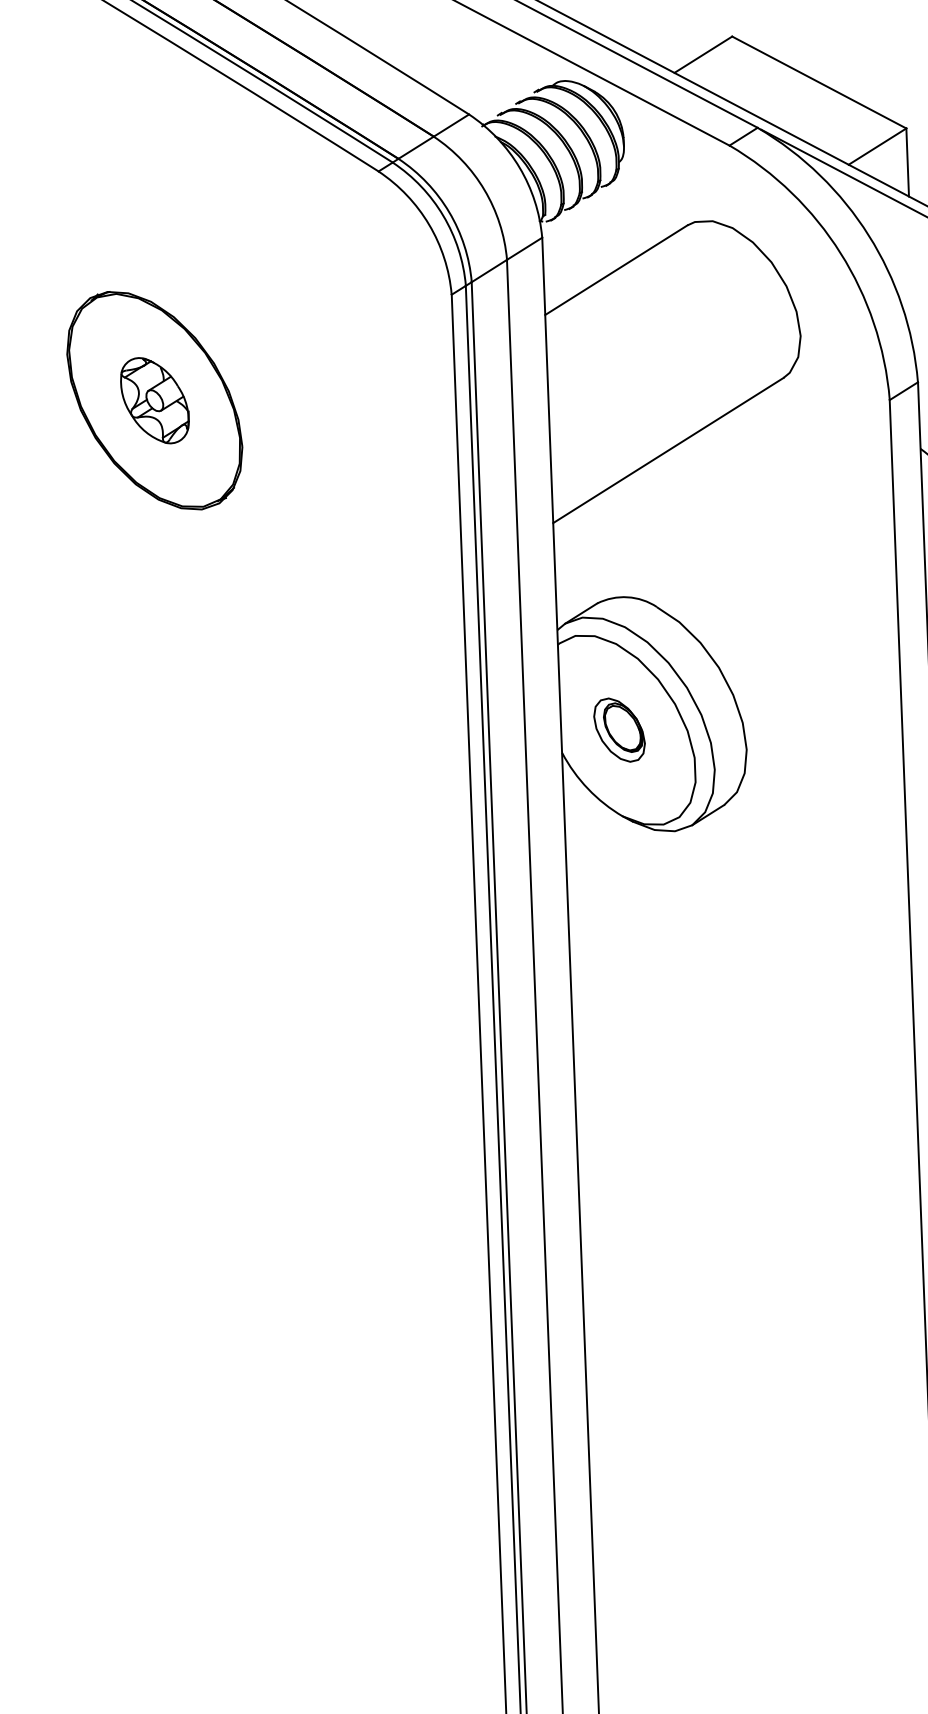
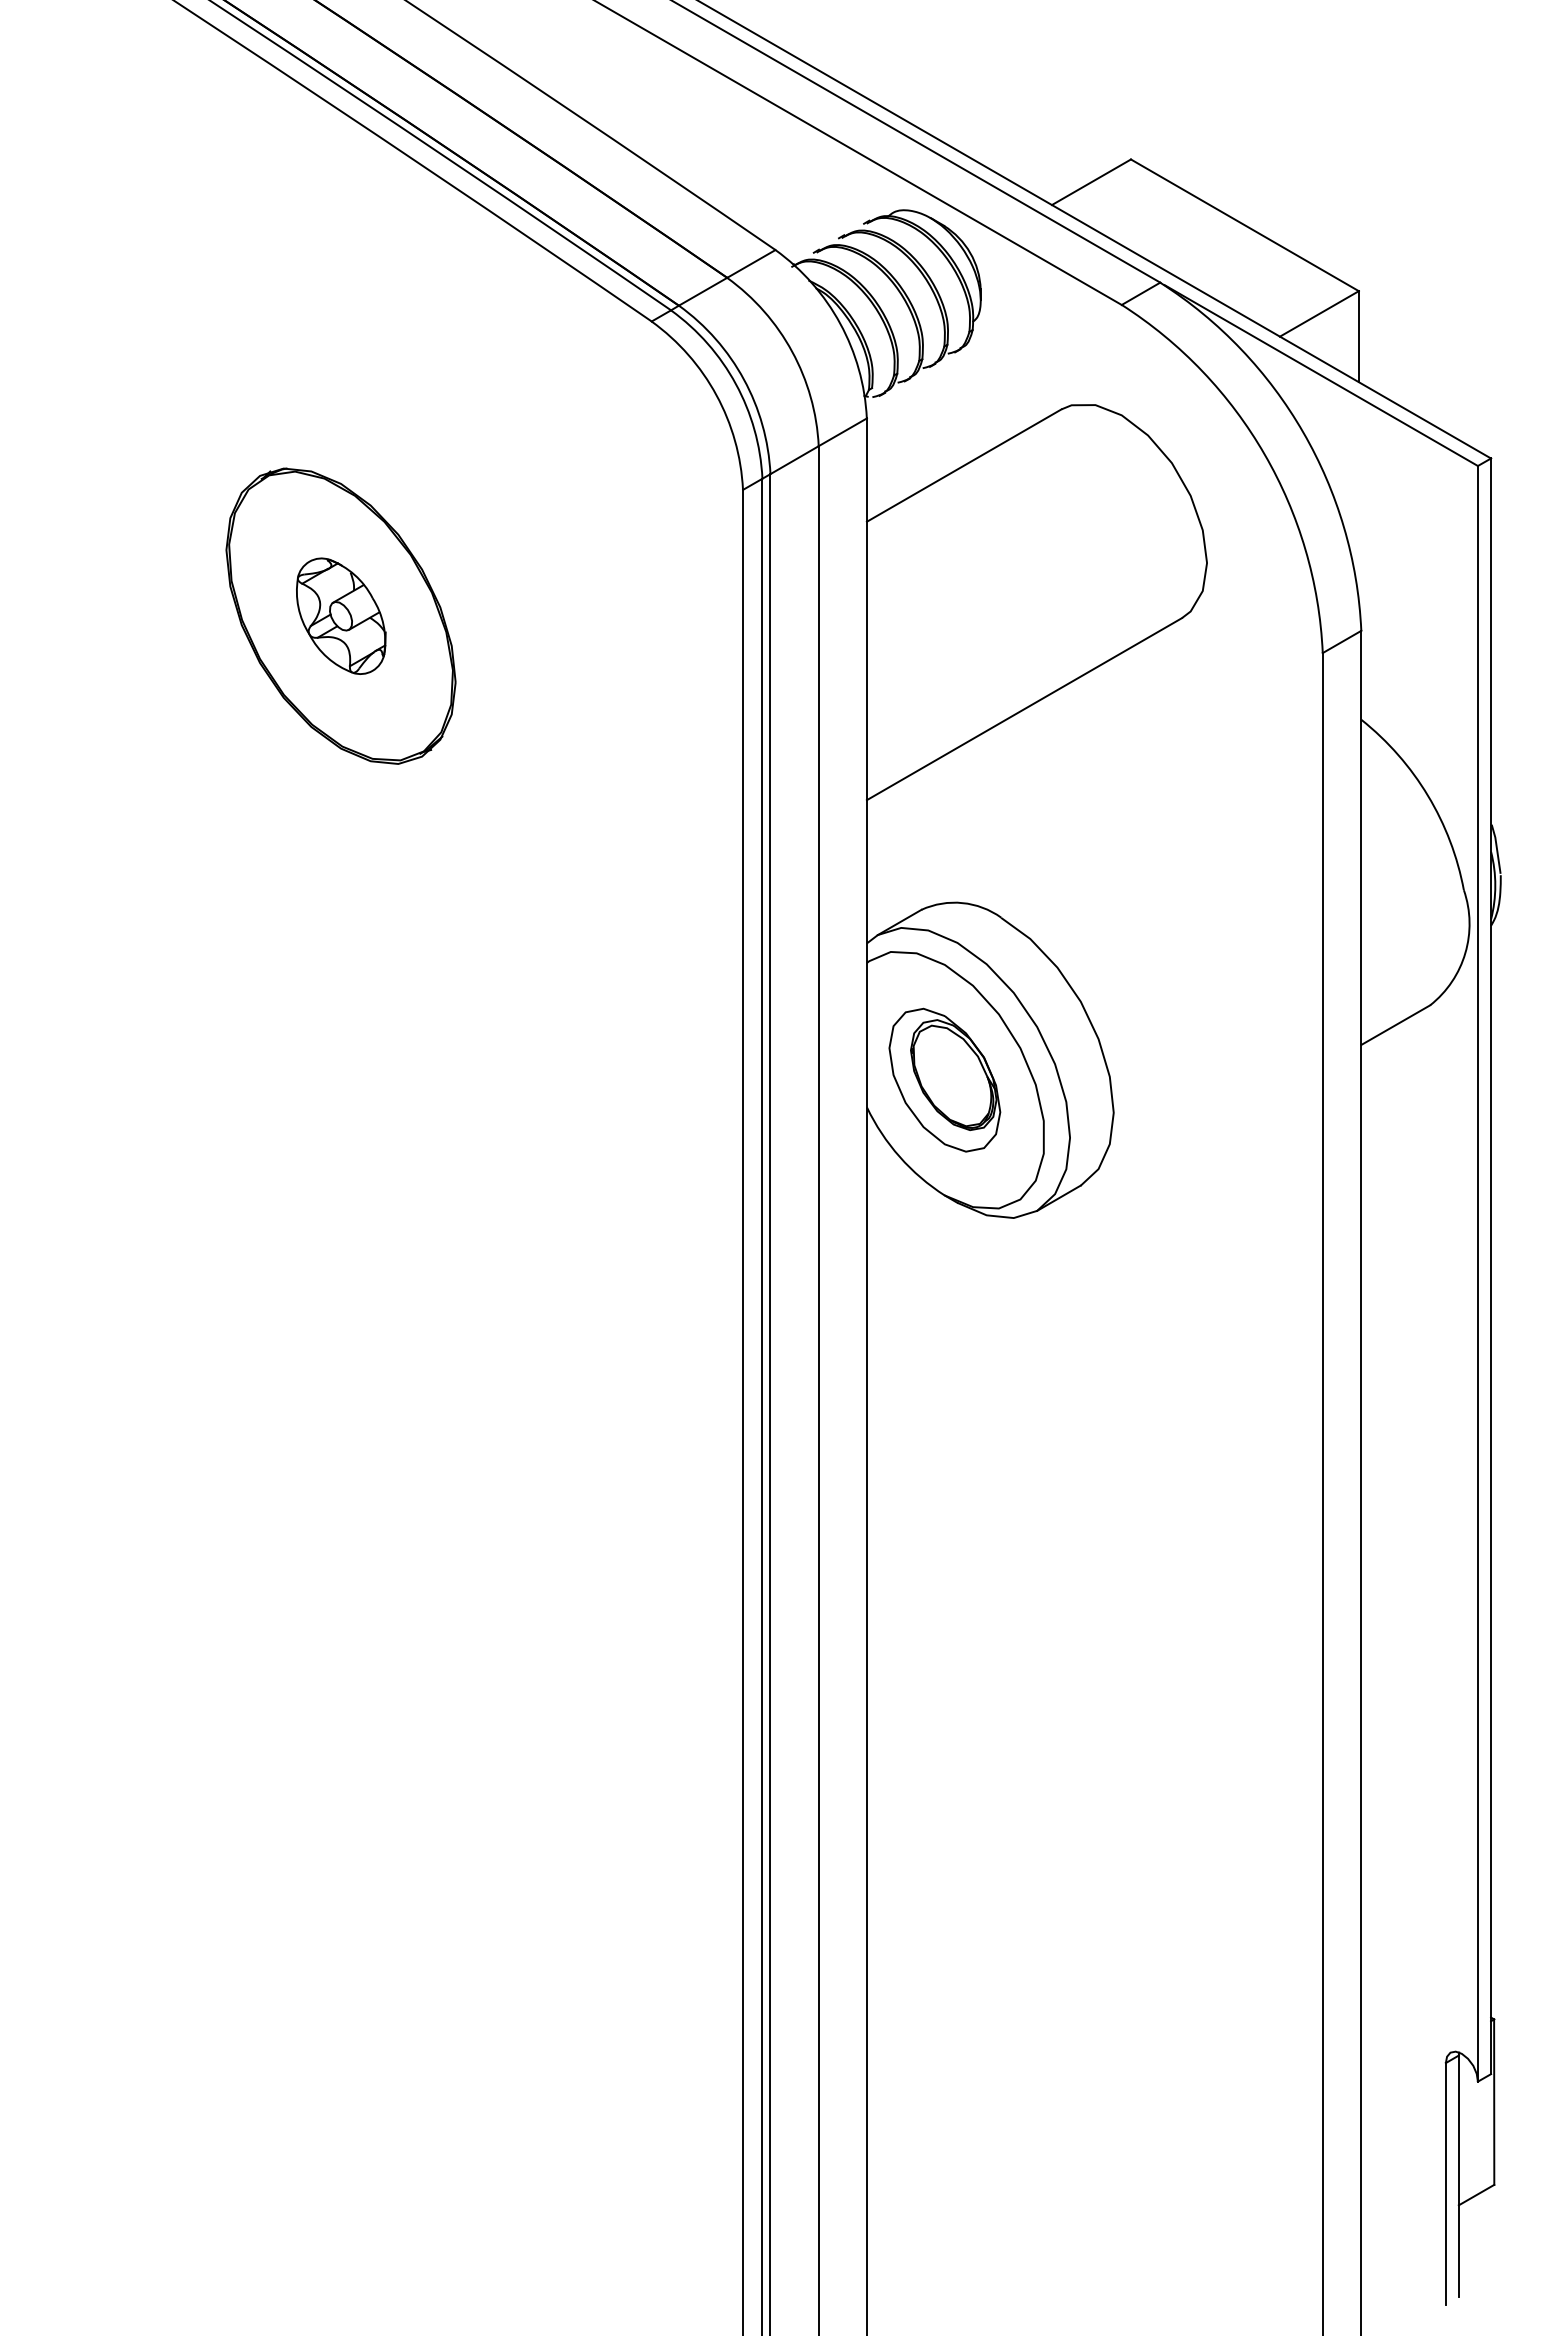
part: (619, 729) -> (944, 1079), size x1.67

